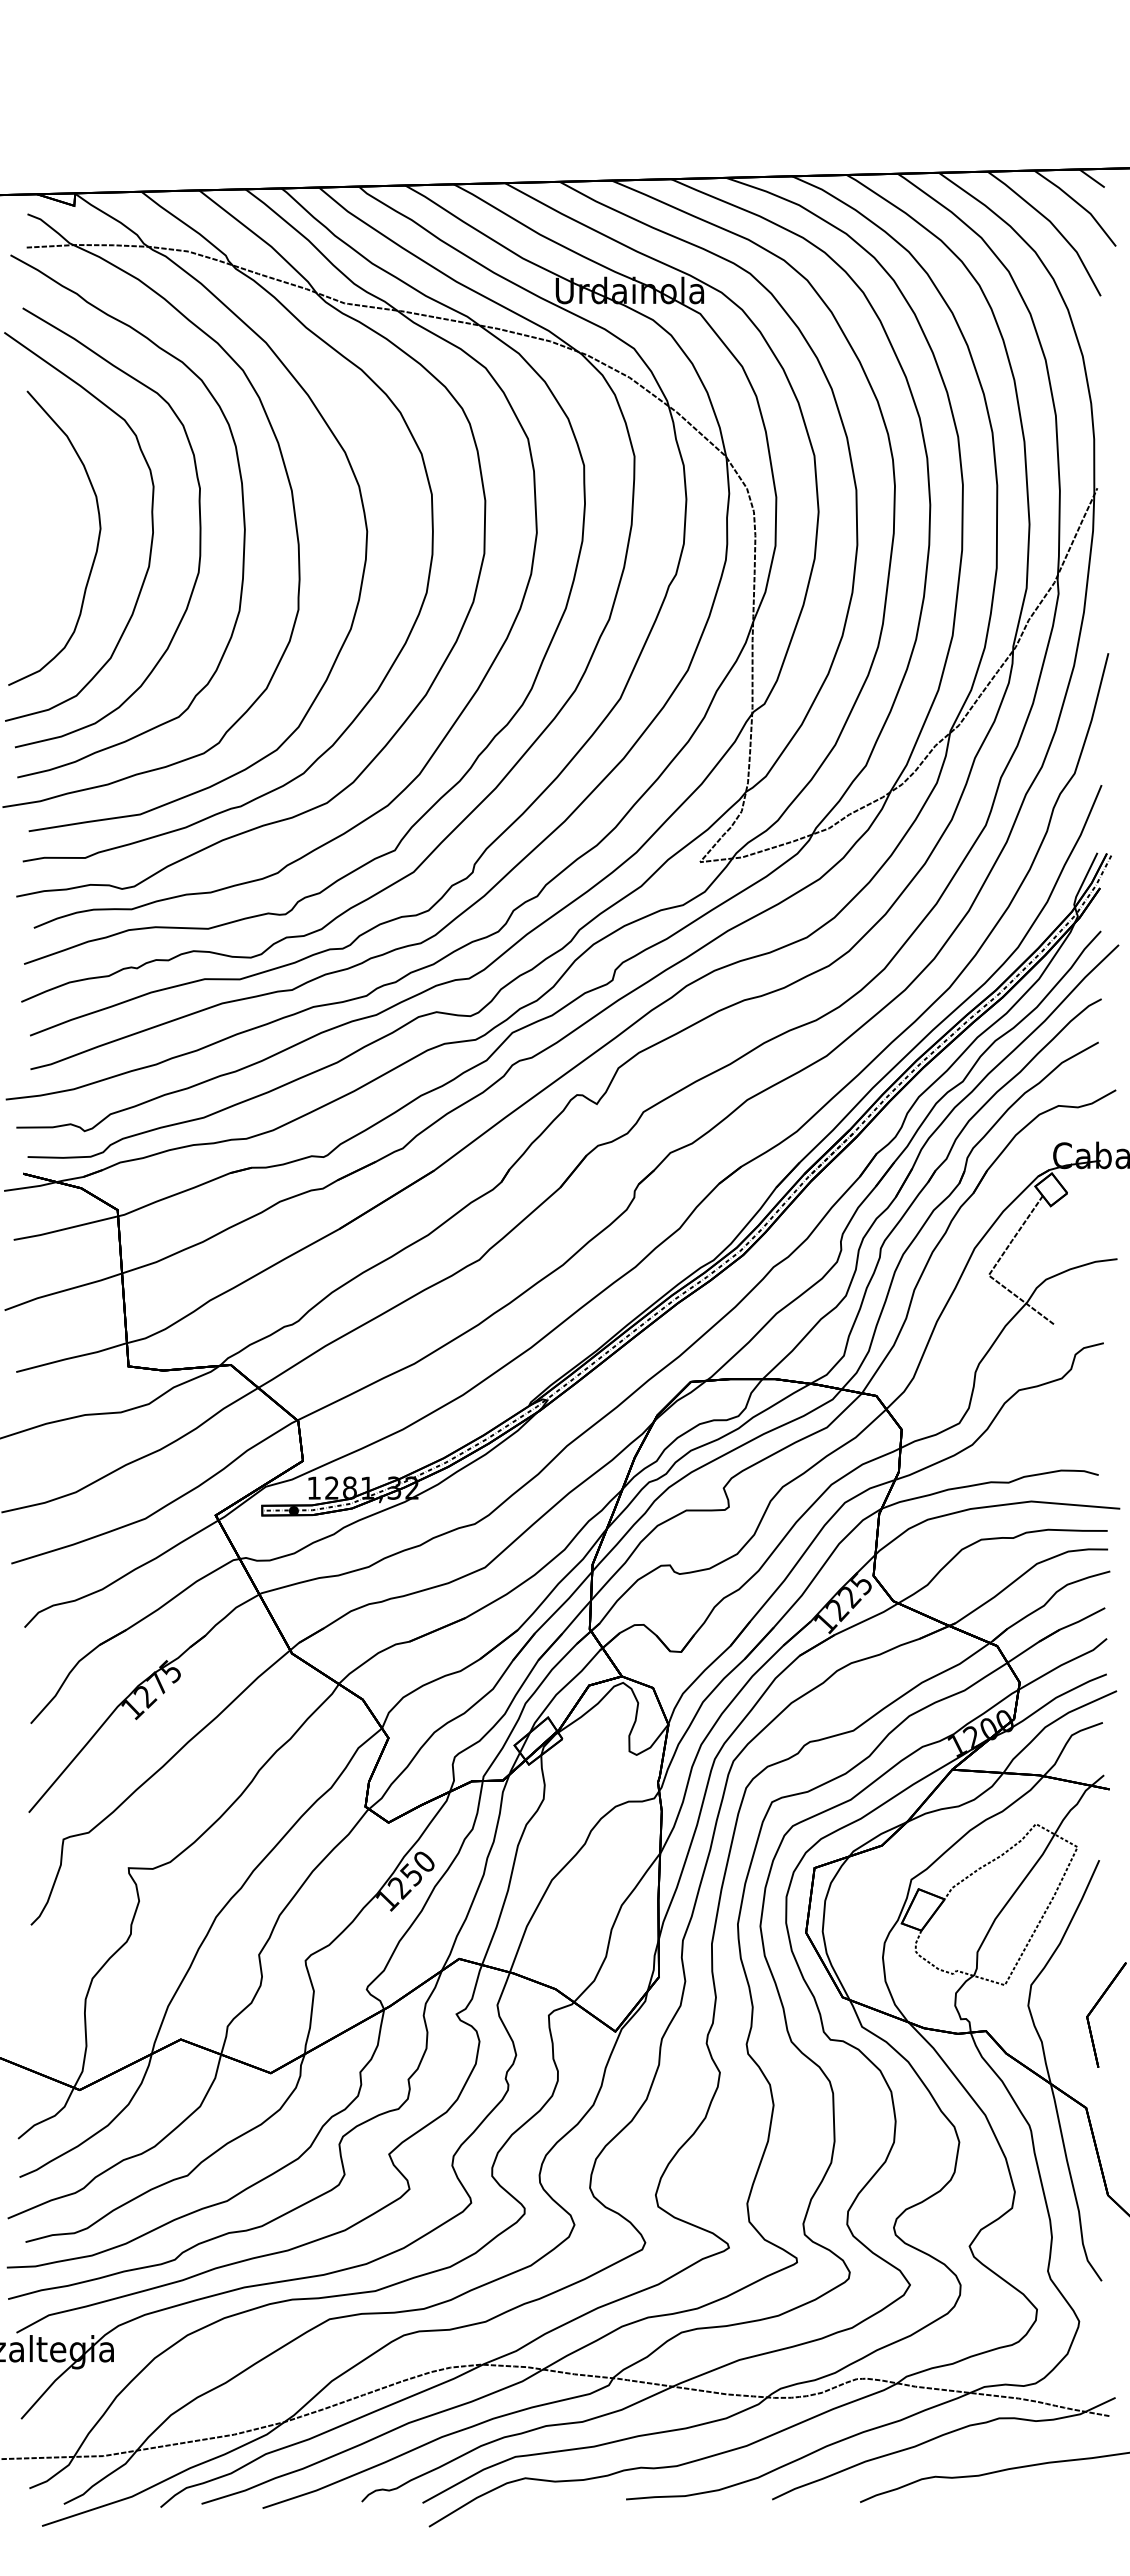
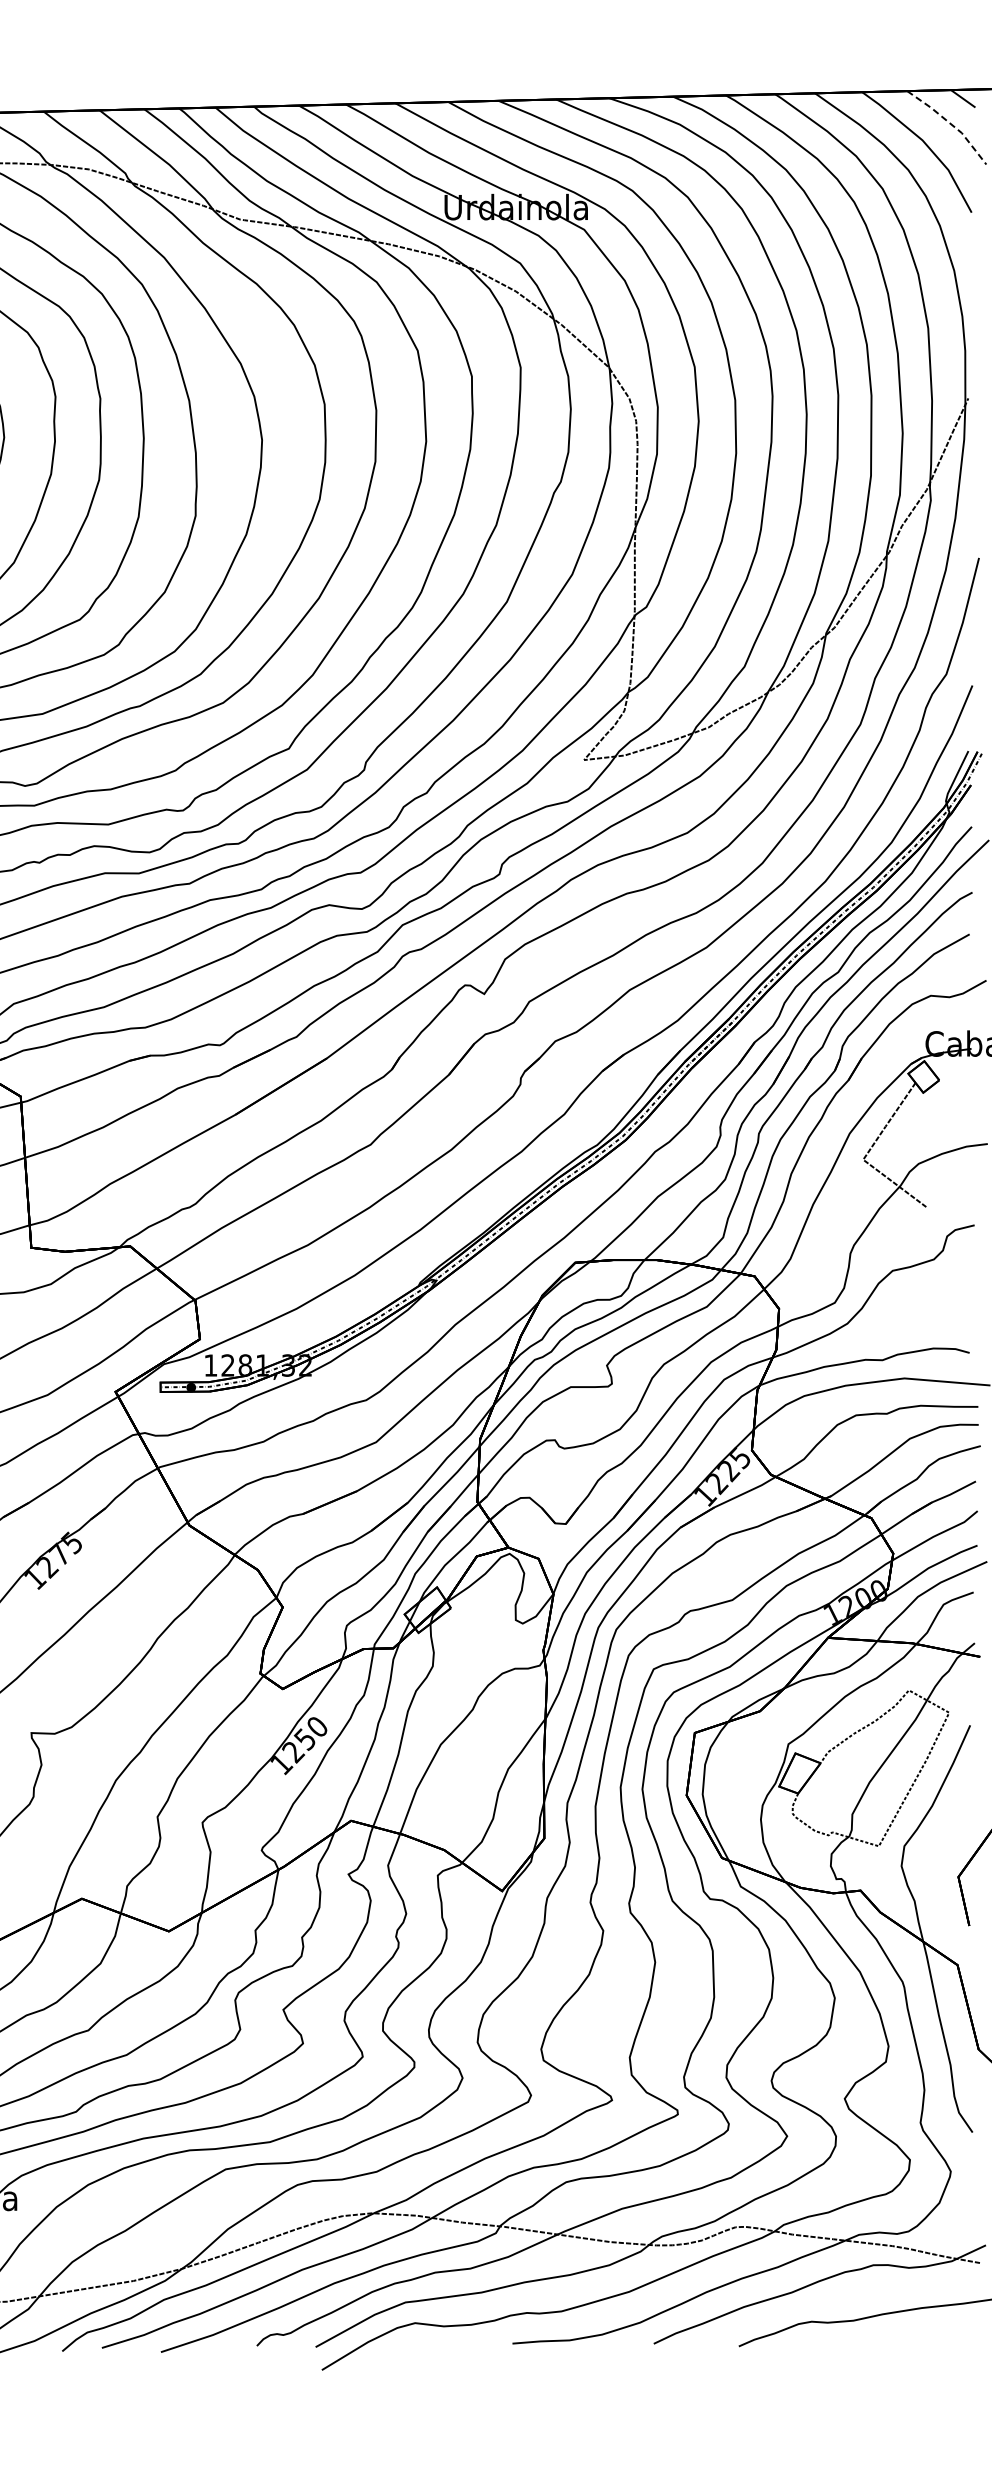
line: (1079, 204) -> (951, 123), solid -> dashed

